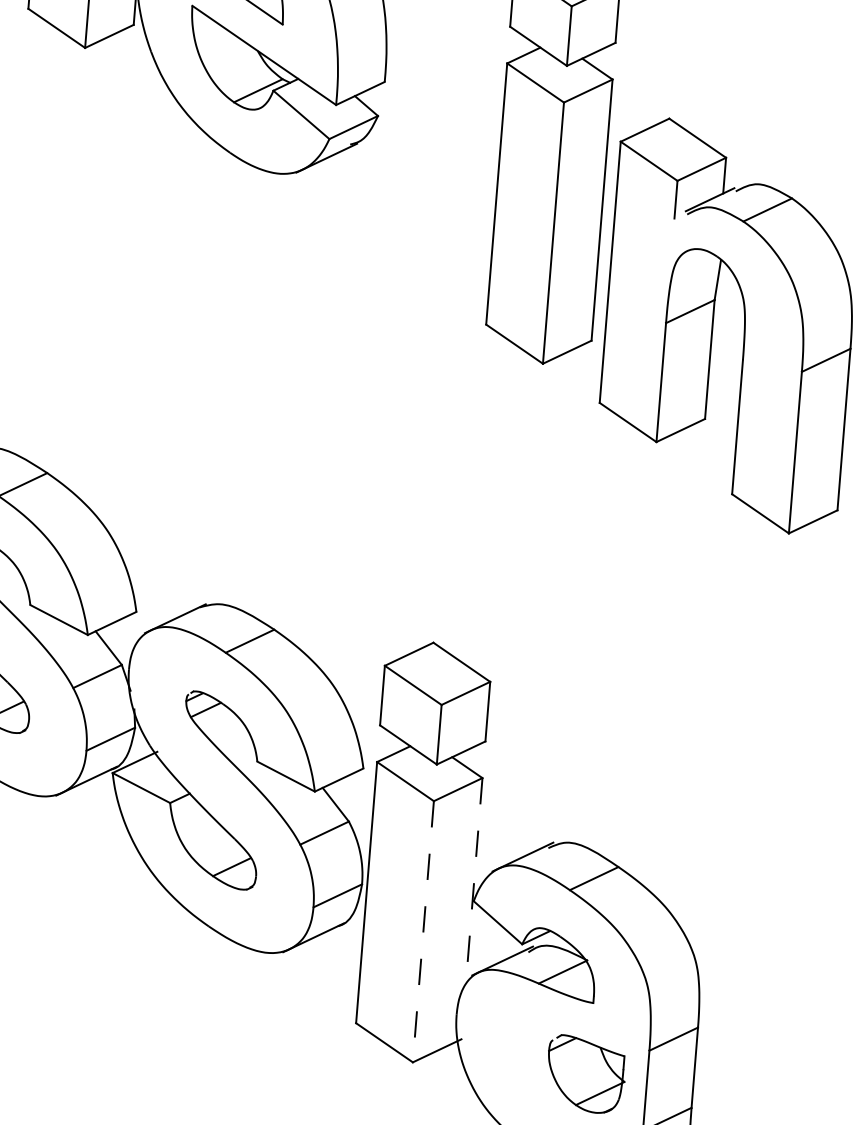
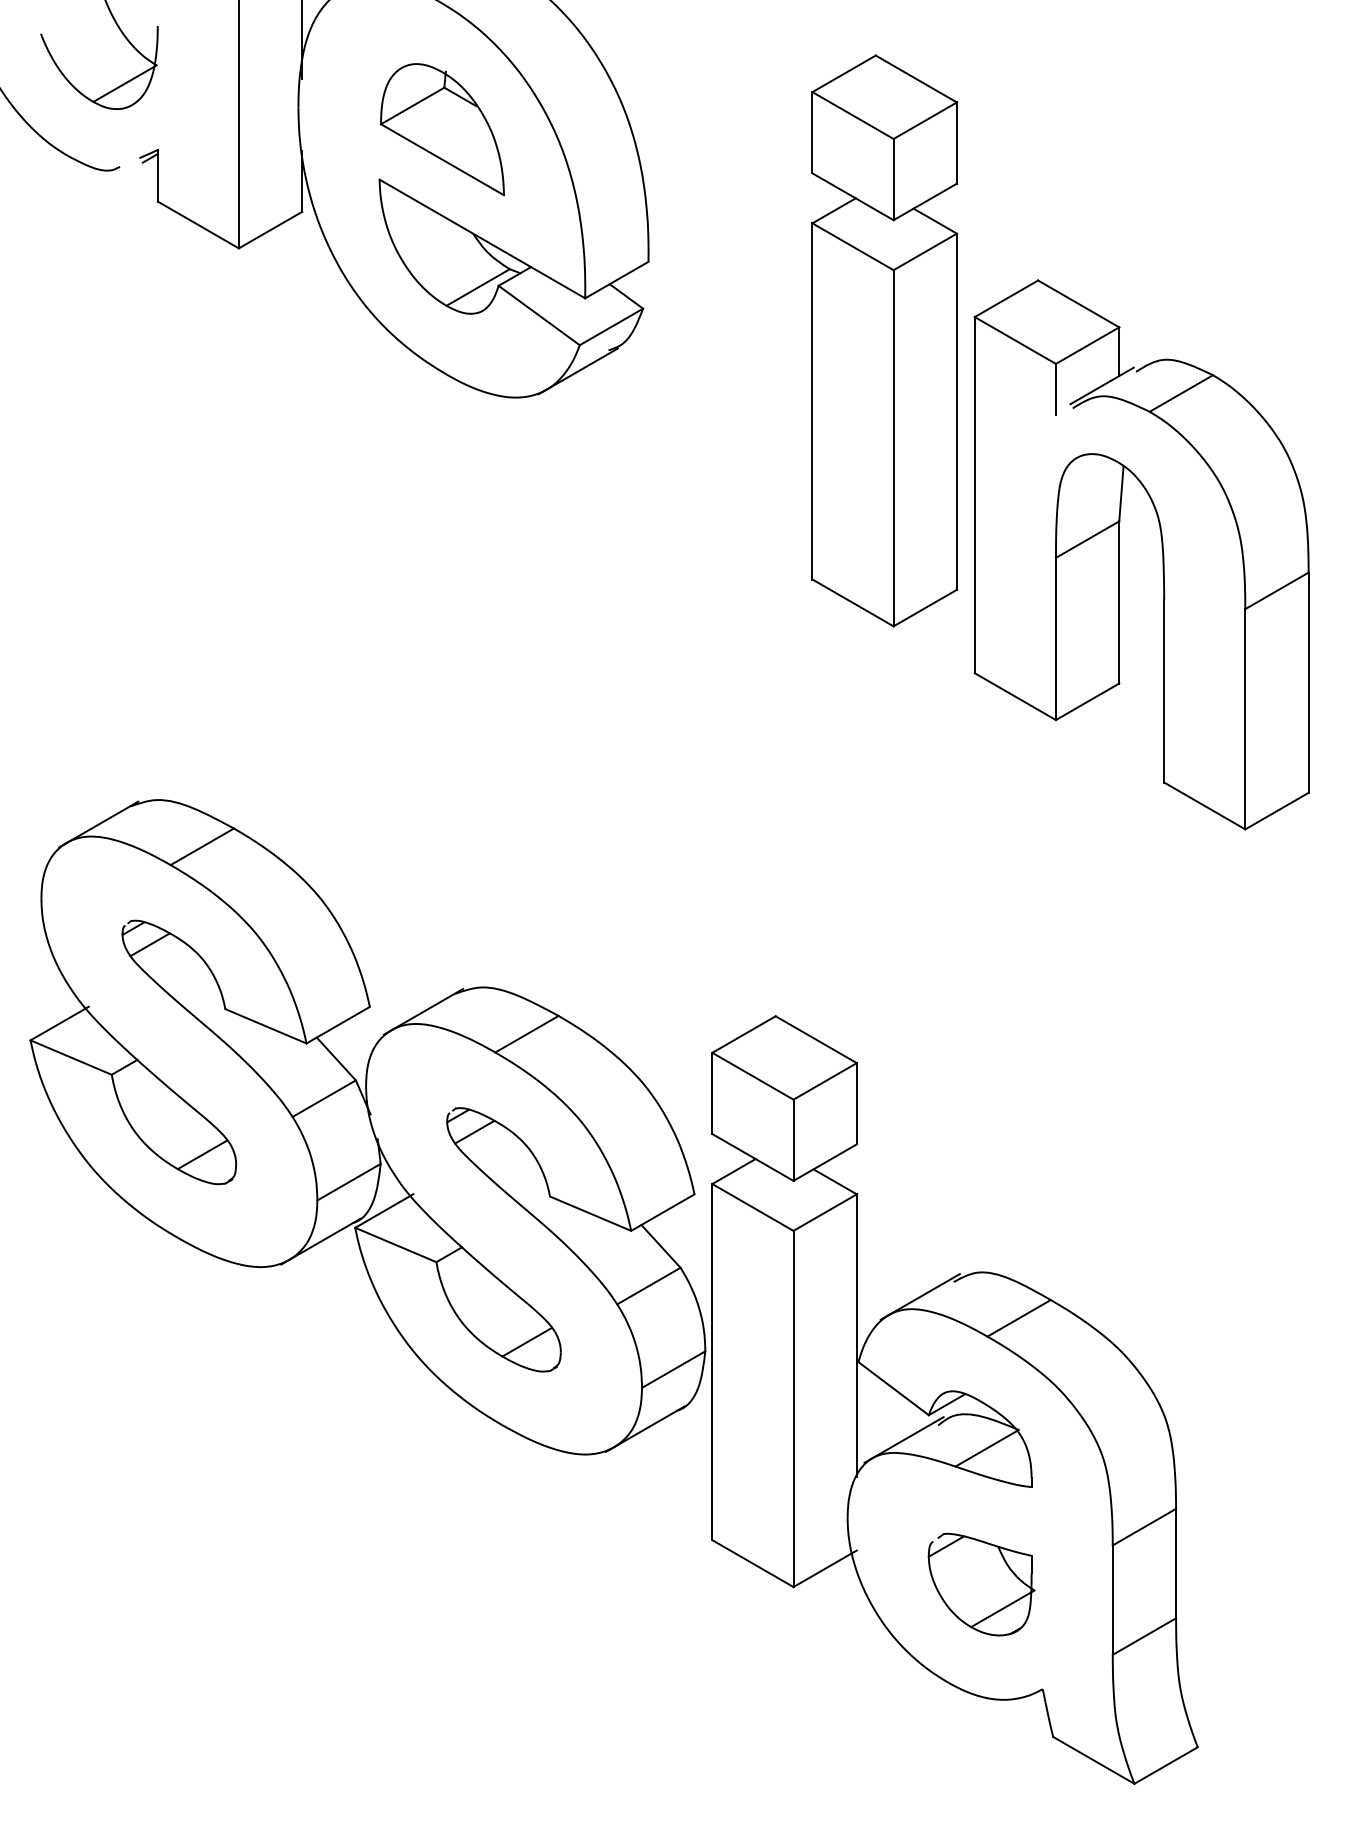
line: (473, 882) -> (856, 1336), dashed -> solid
line: (423, 932) -> (793, 1409), dashed -> solid
part: (586, 1074) -> (981, 1584), moved

